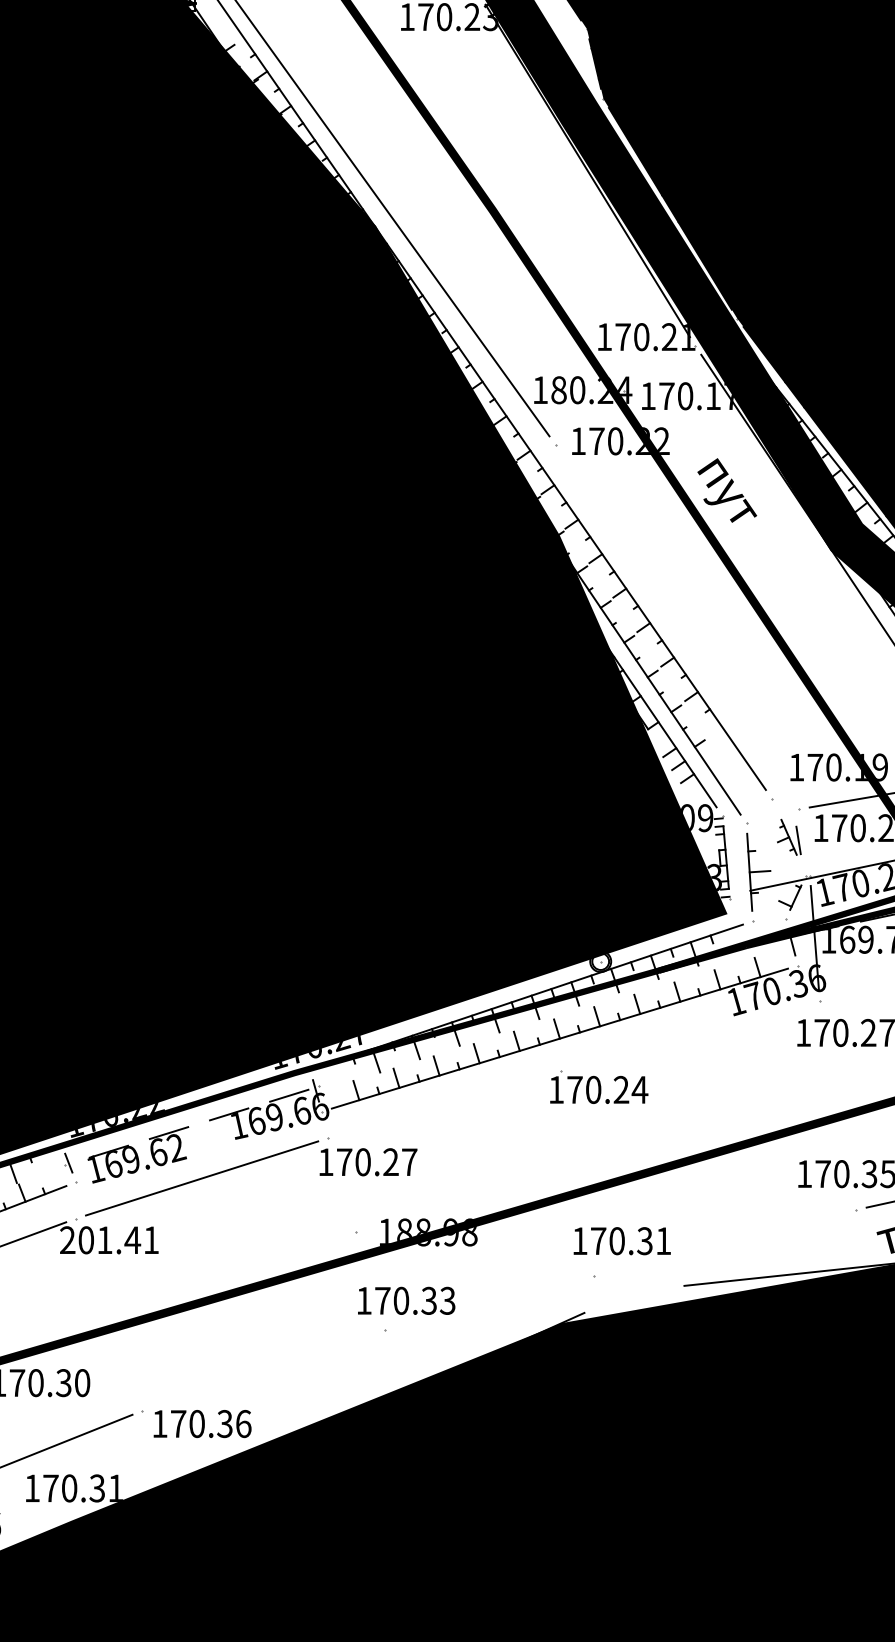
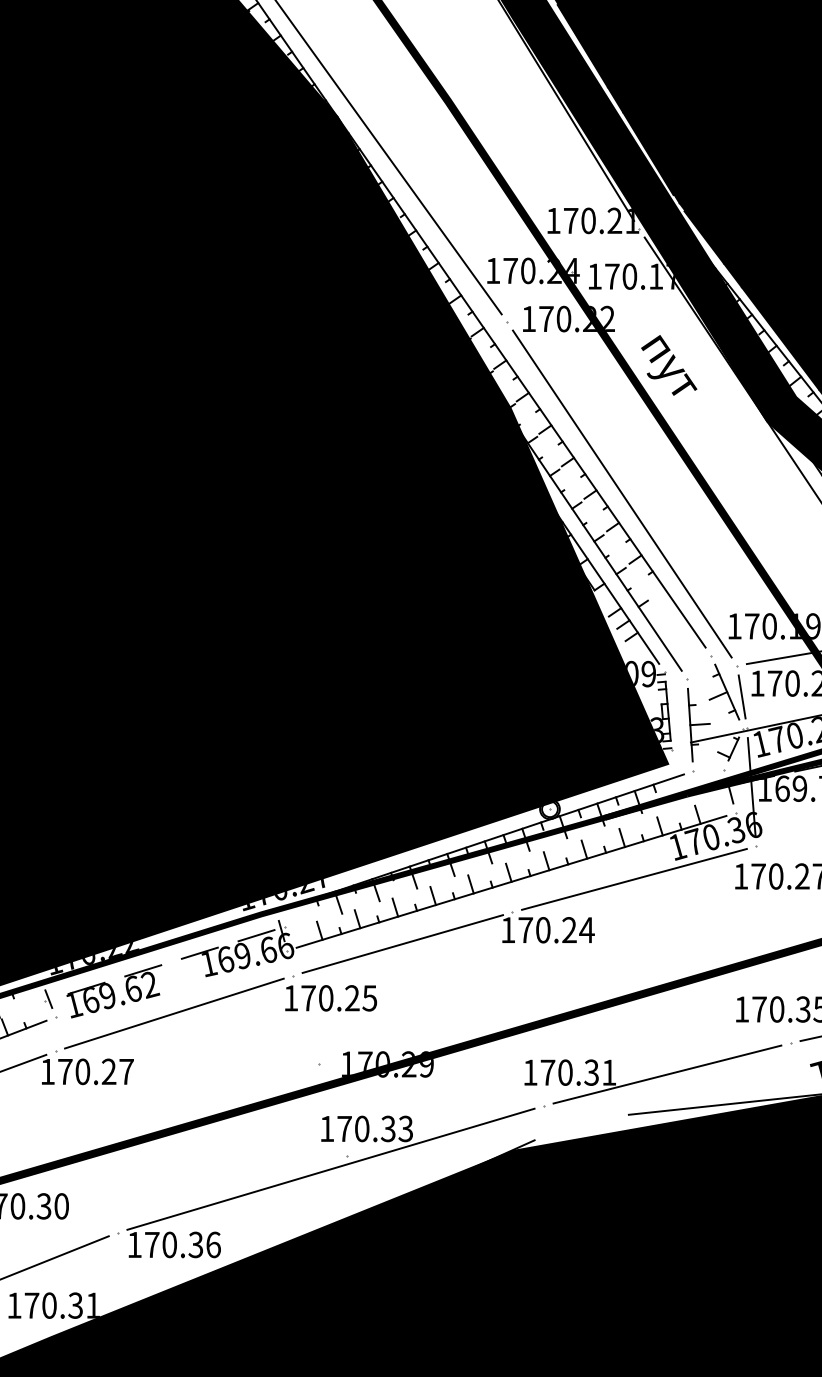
text: (558, 390) -> (510, 271), 180.24 -> 170.24
line: (677, 626) -> (622, 493), added
part: (789, 837) -> (727, 692), size x1.67
line: (690, 1035) -> (634, 878), added
line: (444, 1104) -> (402, 943), added
text: (409, 1162) -> (369, 998), 170.27 -> 170.25
text: (437, 1232) -> (396, 1064), 188.98 -> 170.29
text: (109, 1240) -> (87, 1072), 201.41 -> 170.27
line: (725, 1242) -> (667, 1073), added
line: (368, 1343) -> (331, 1169), added

